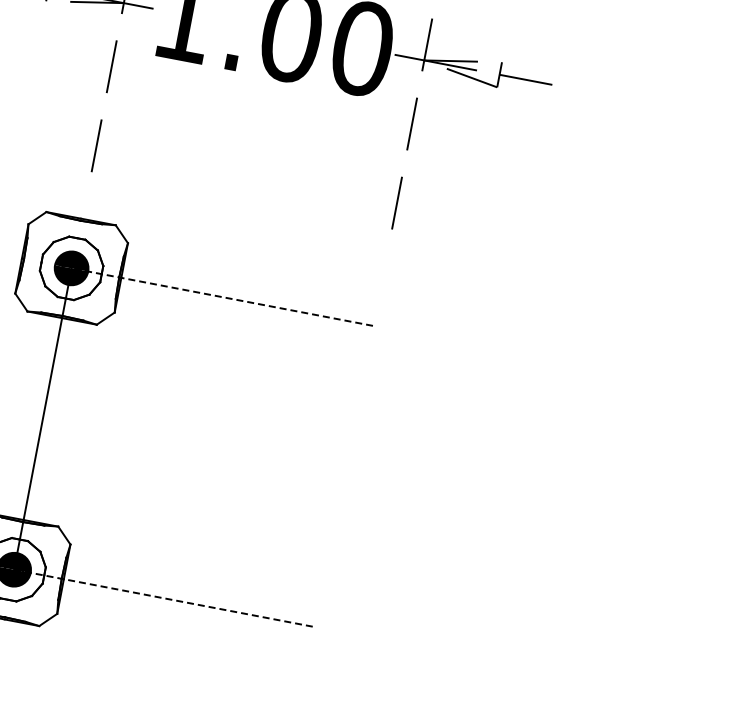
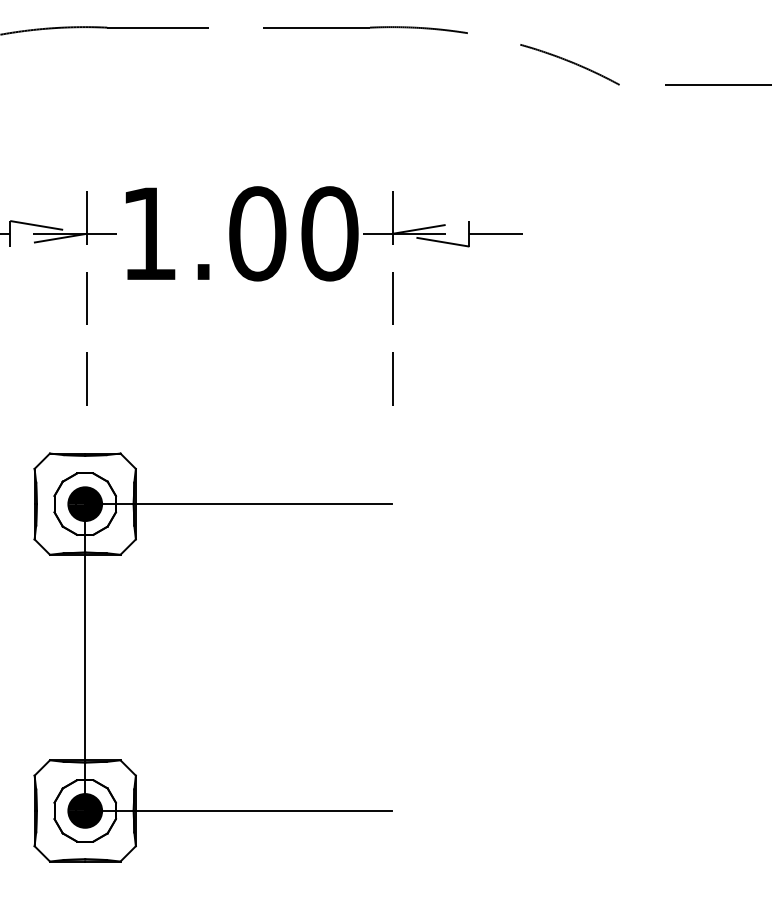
line: (222, 297) -> (238, 504), dashed -> solid
line: (165, 598) -> (239, 810), dashed -> solid

